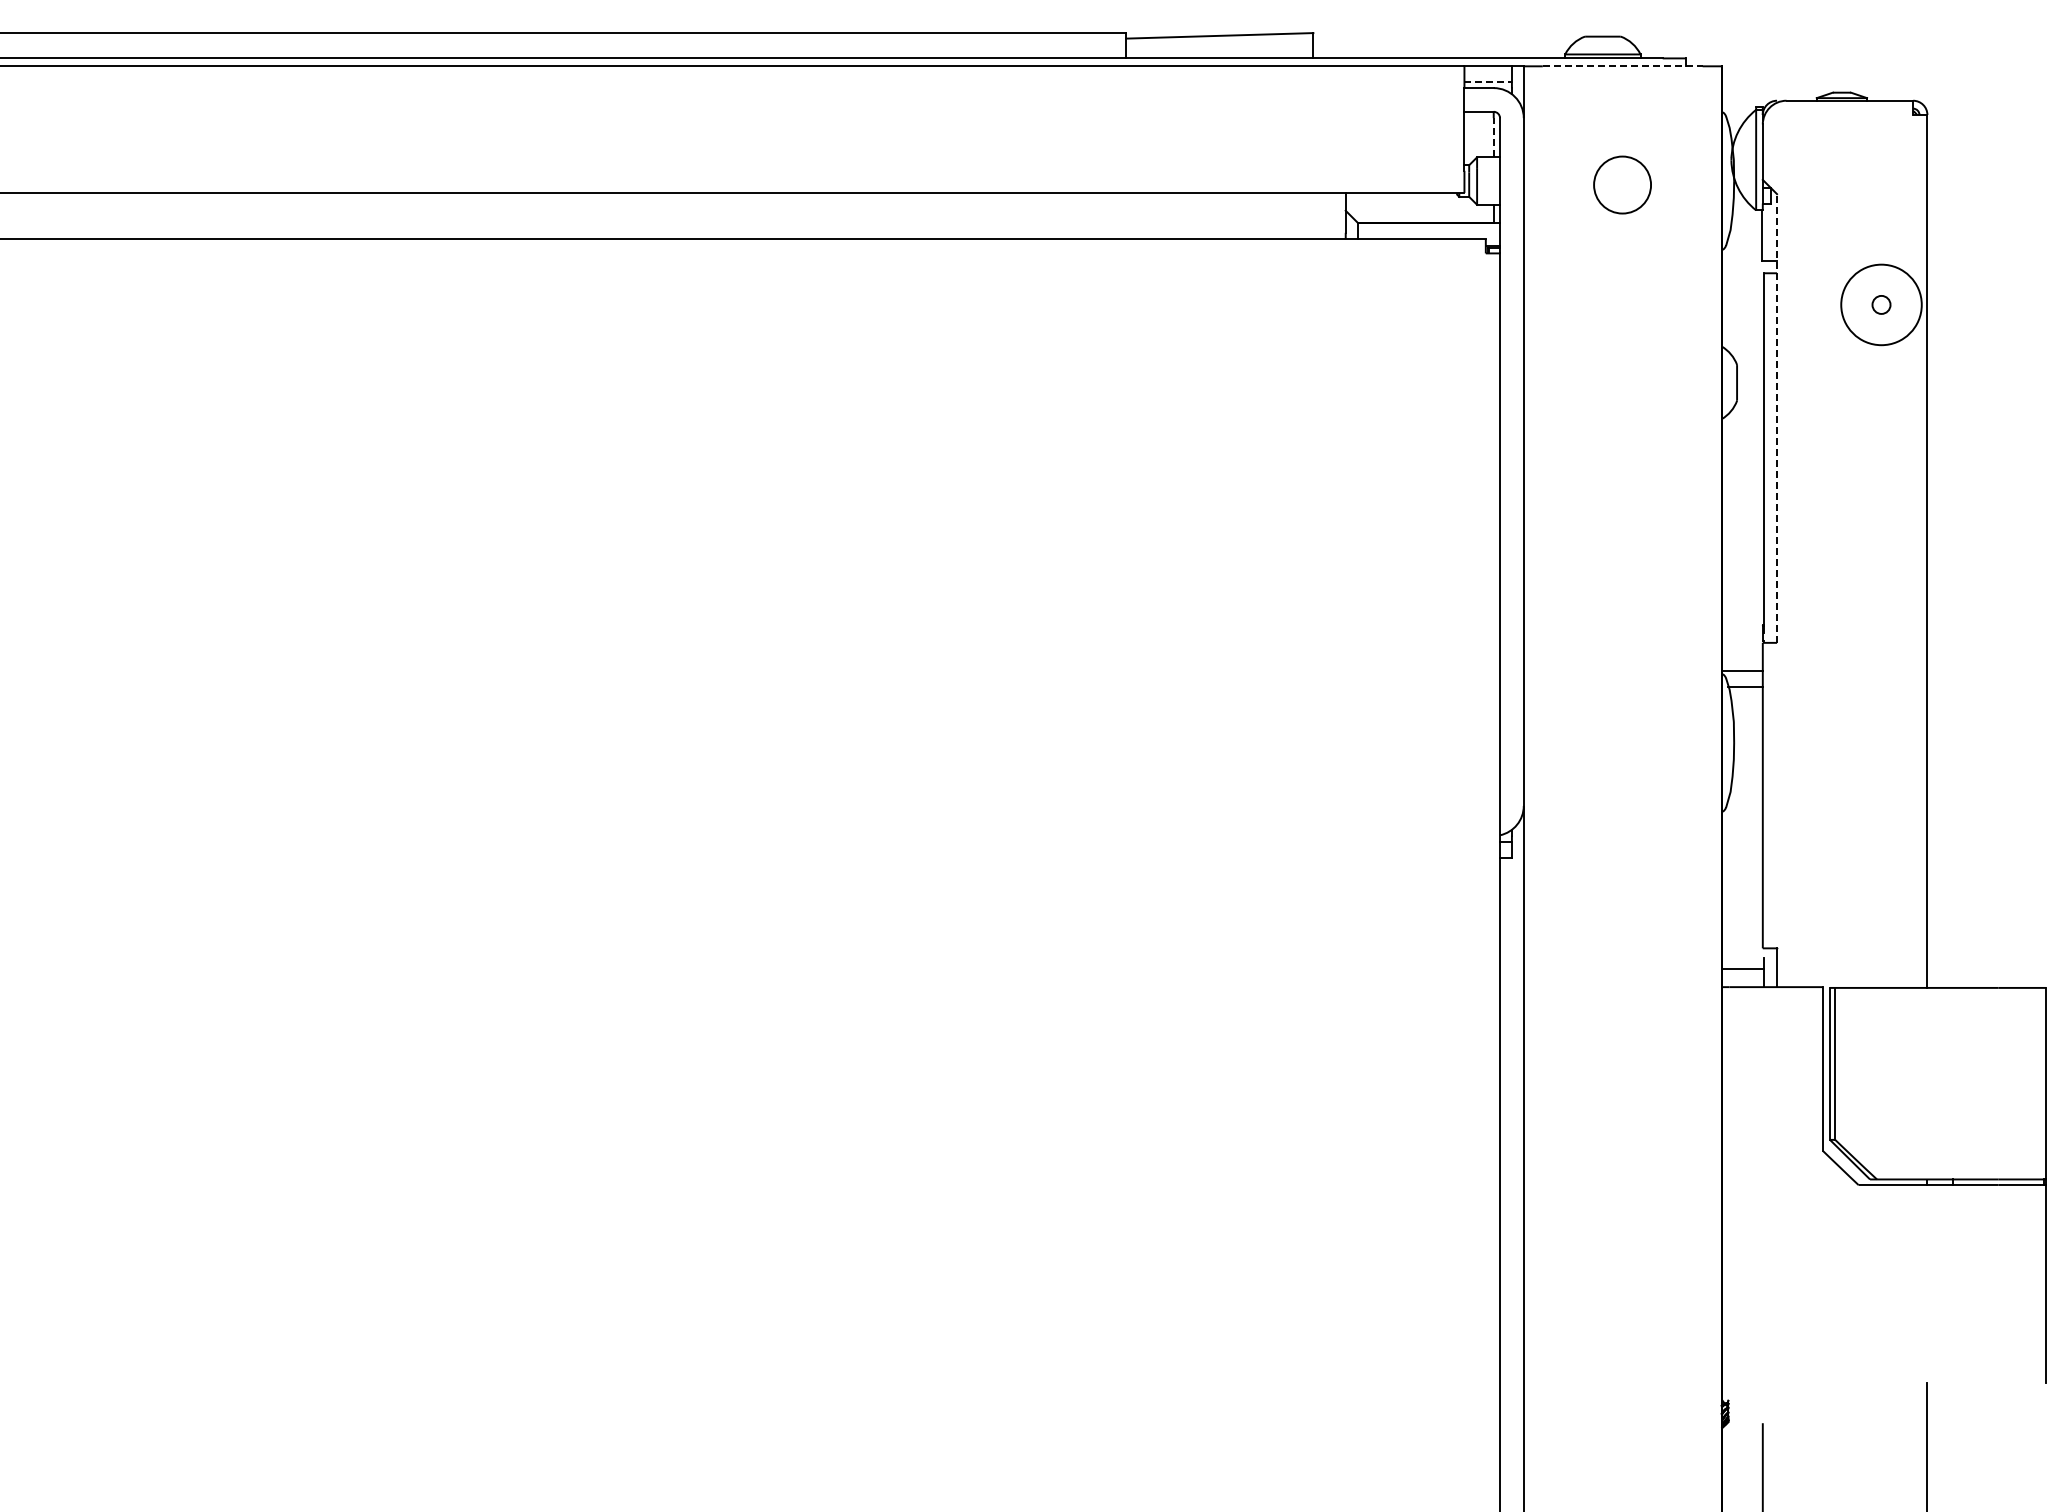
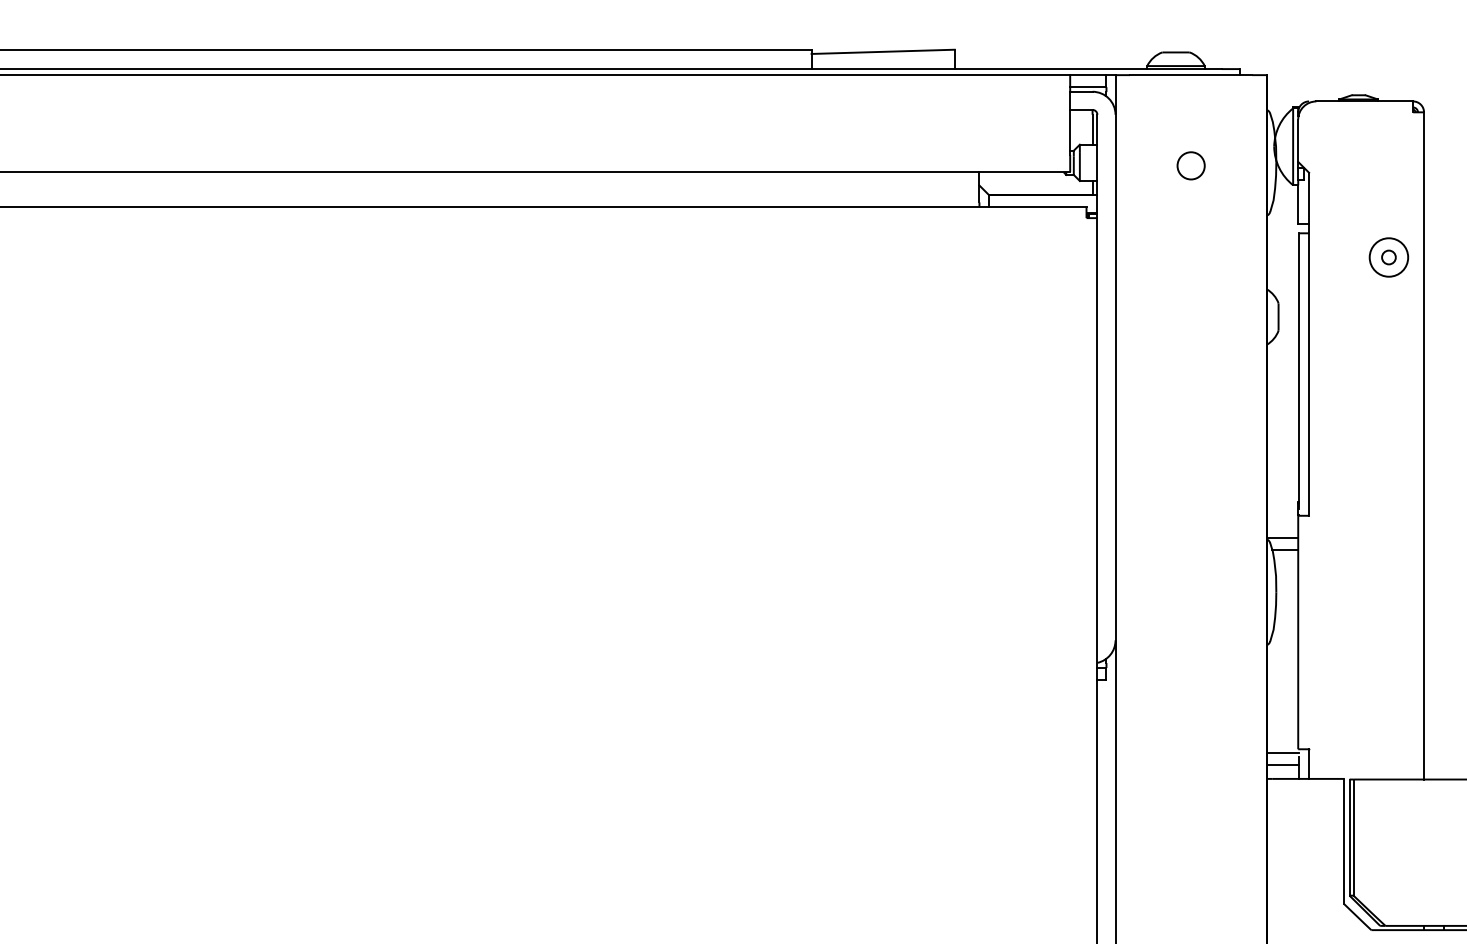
line: (1622, 66) -> (1190, 75), dashed -> solid
line: (1488, 82) -> (1088, 87), dashed -> solid
line: (1493, 137) -> (1092, 129), dashed -> solid
circle: (1622, 184) -> (1190, 165), size x0.62
circle: (1881, 304) -> (1388, 257), size x0.62
line: (1777, 418) -> (1309, 344), dashed -> solid
line: (1742, 953) -> (1282, 753), added

